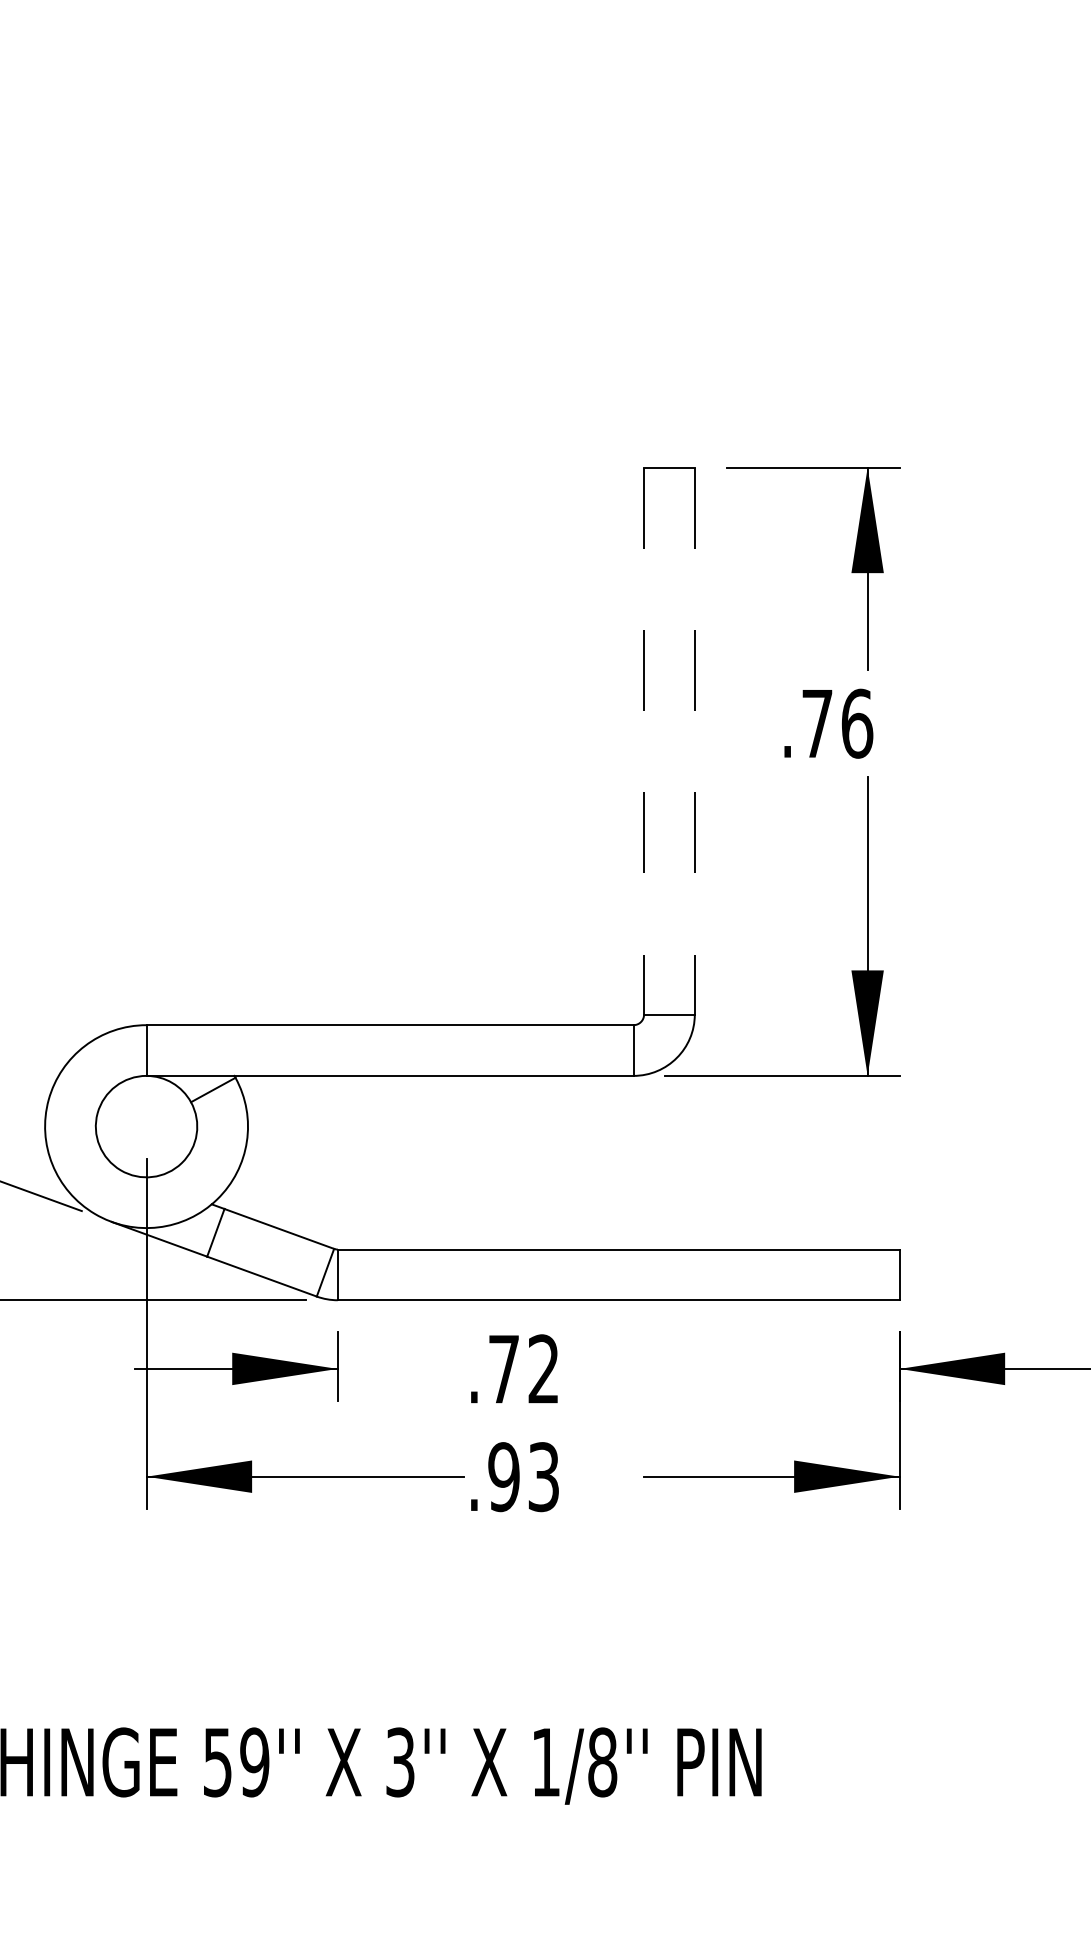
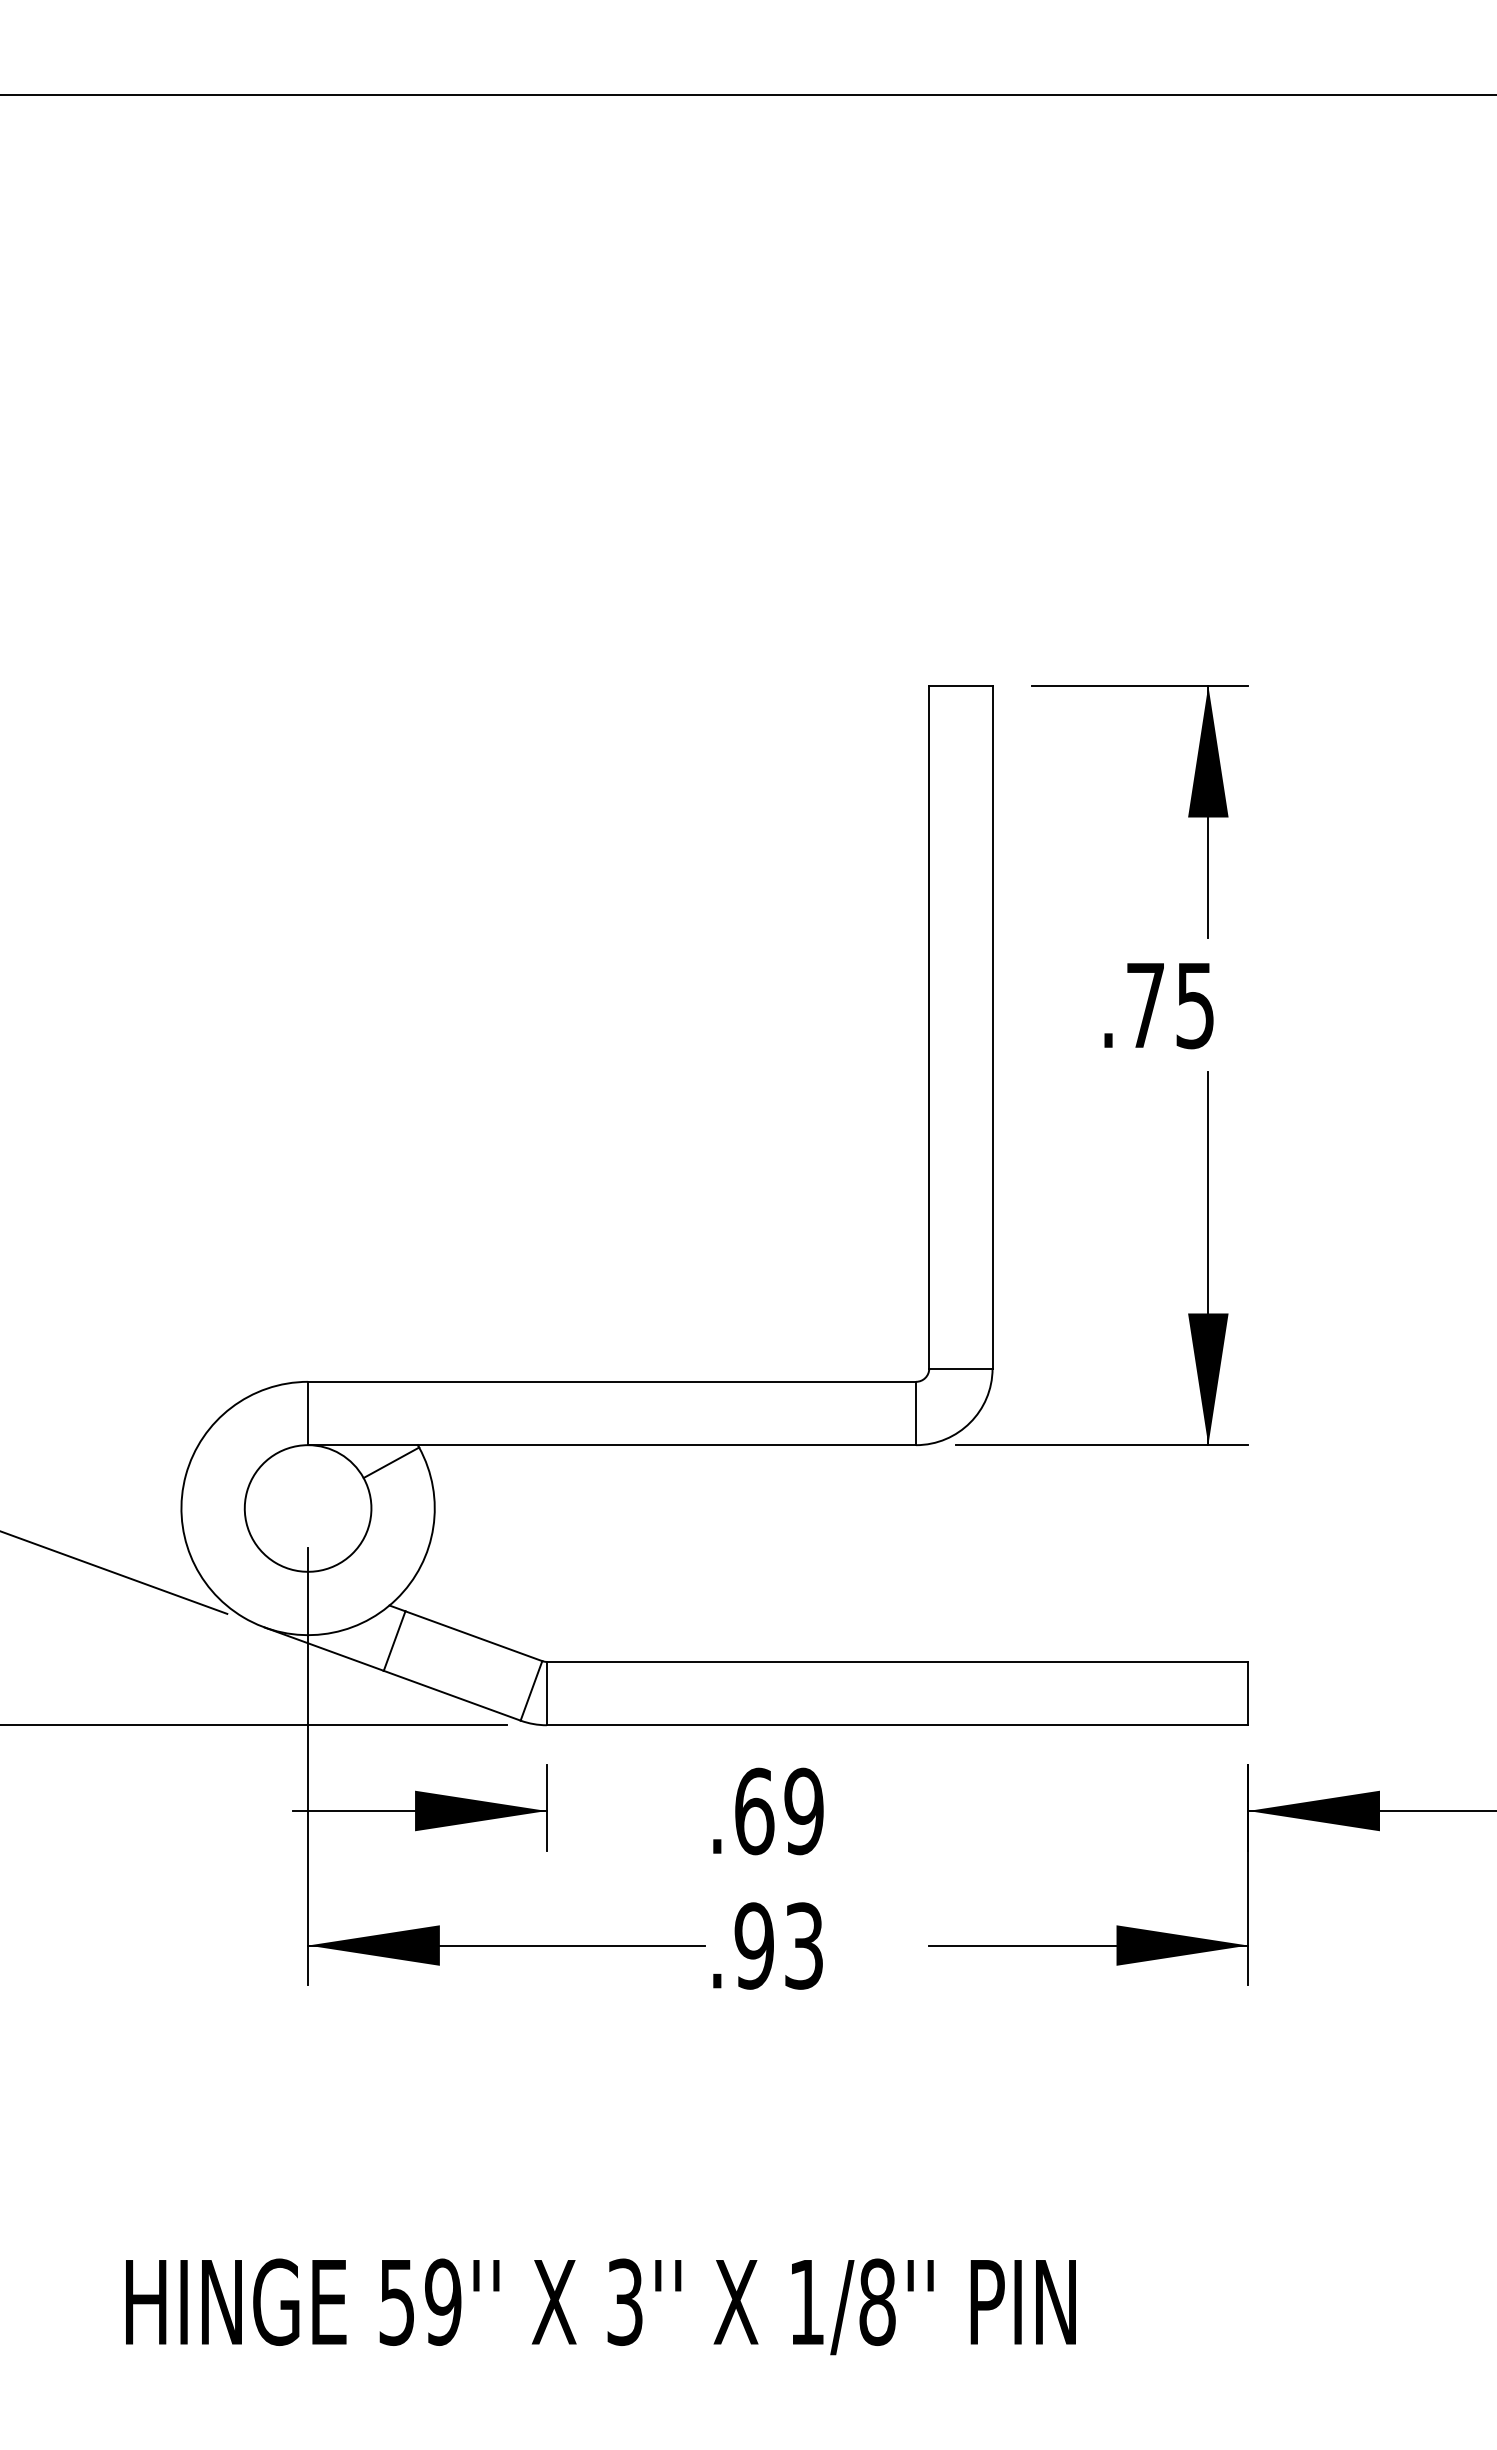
text: (857, 723) -> (1195, 1005), .76 -> .75
line: (644, 741) -> (929, 1027), dashed -> solid
line: (694, 741) -> (992, 1027), dashed -> solid
text: (524, 1369) -> (779, 1811), .72 -> .69

